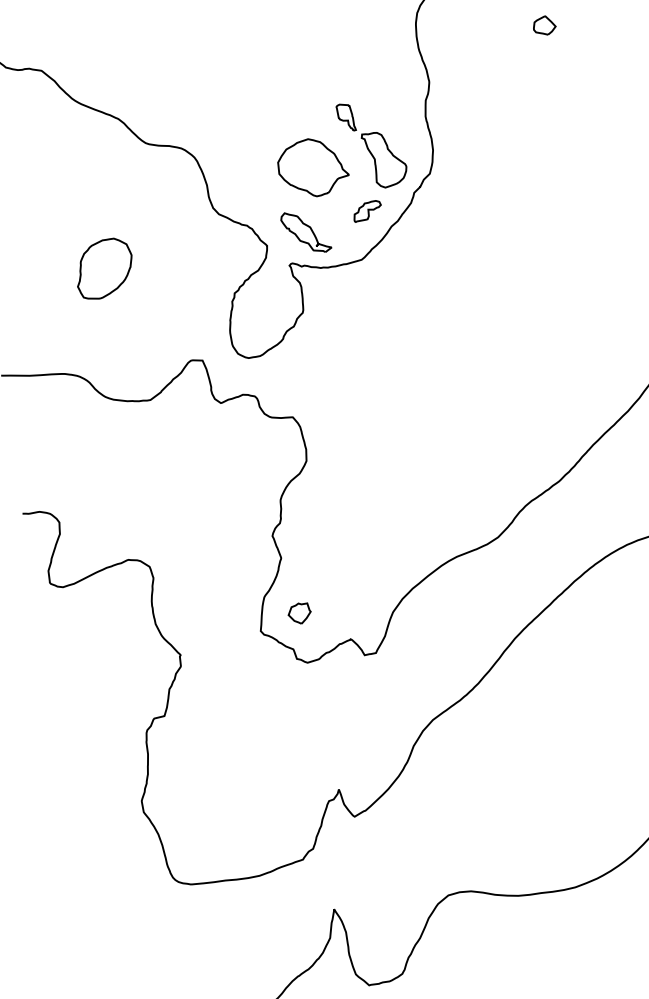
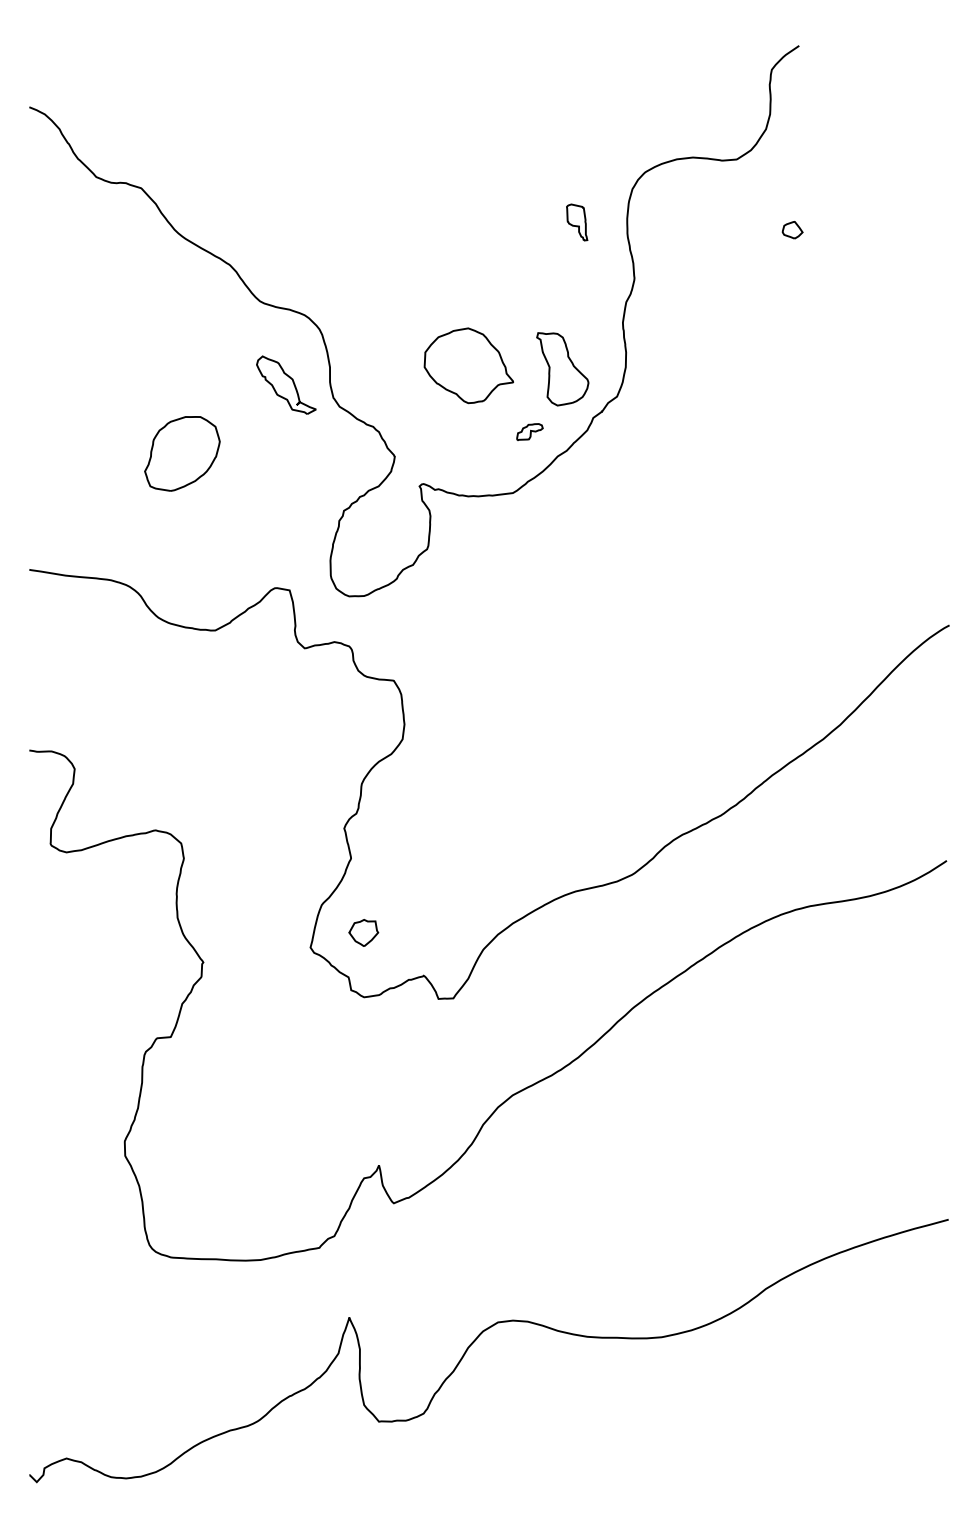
part: (544, 25) -> (792, 229), size x0.7
part: (346, 117) -> (577, 222), moved
part: (367, 210) -> (529, 431), size x0.7
part: (306, 231) -> (286, 384), moved

